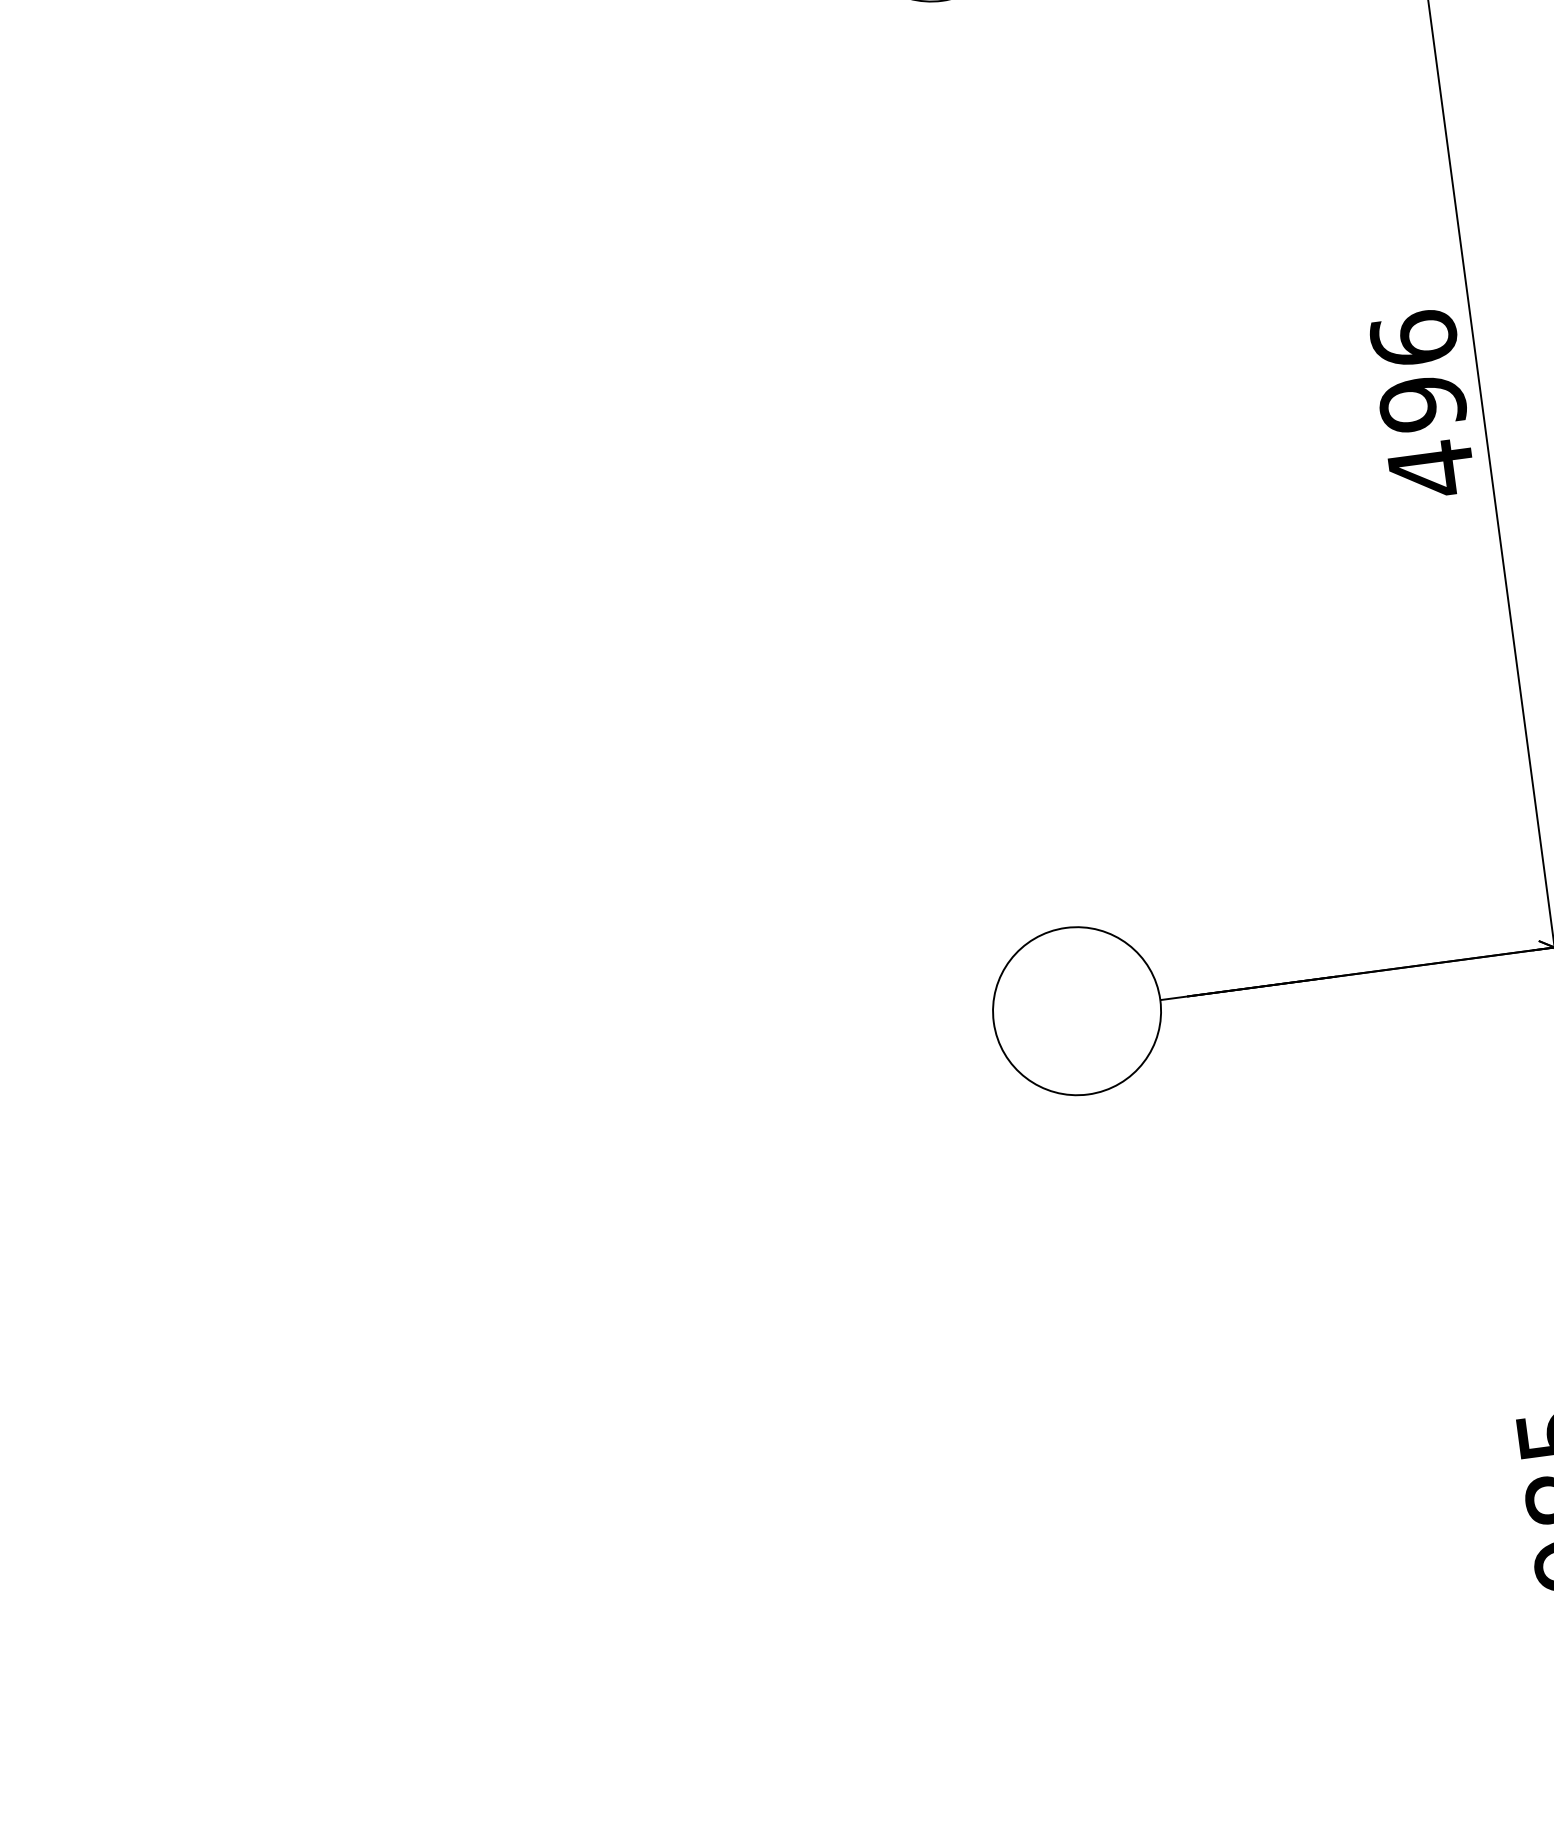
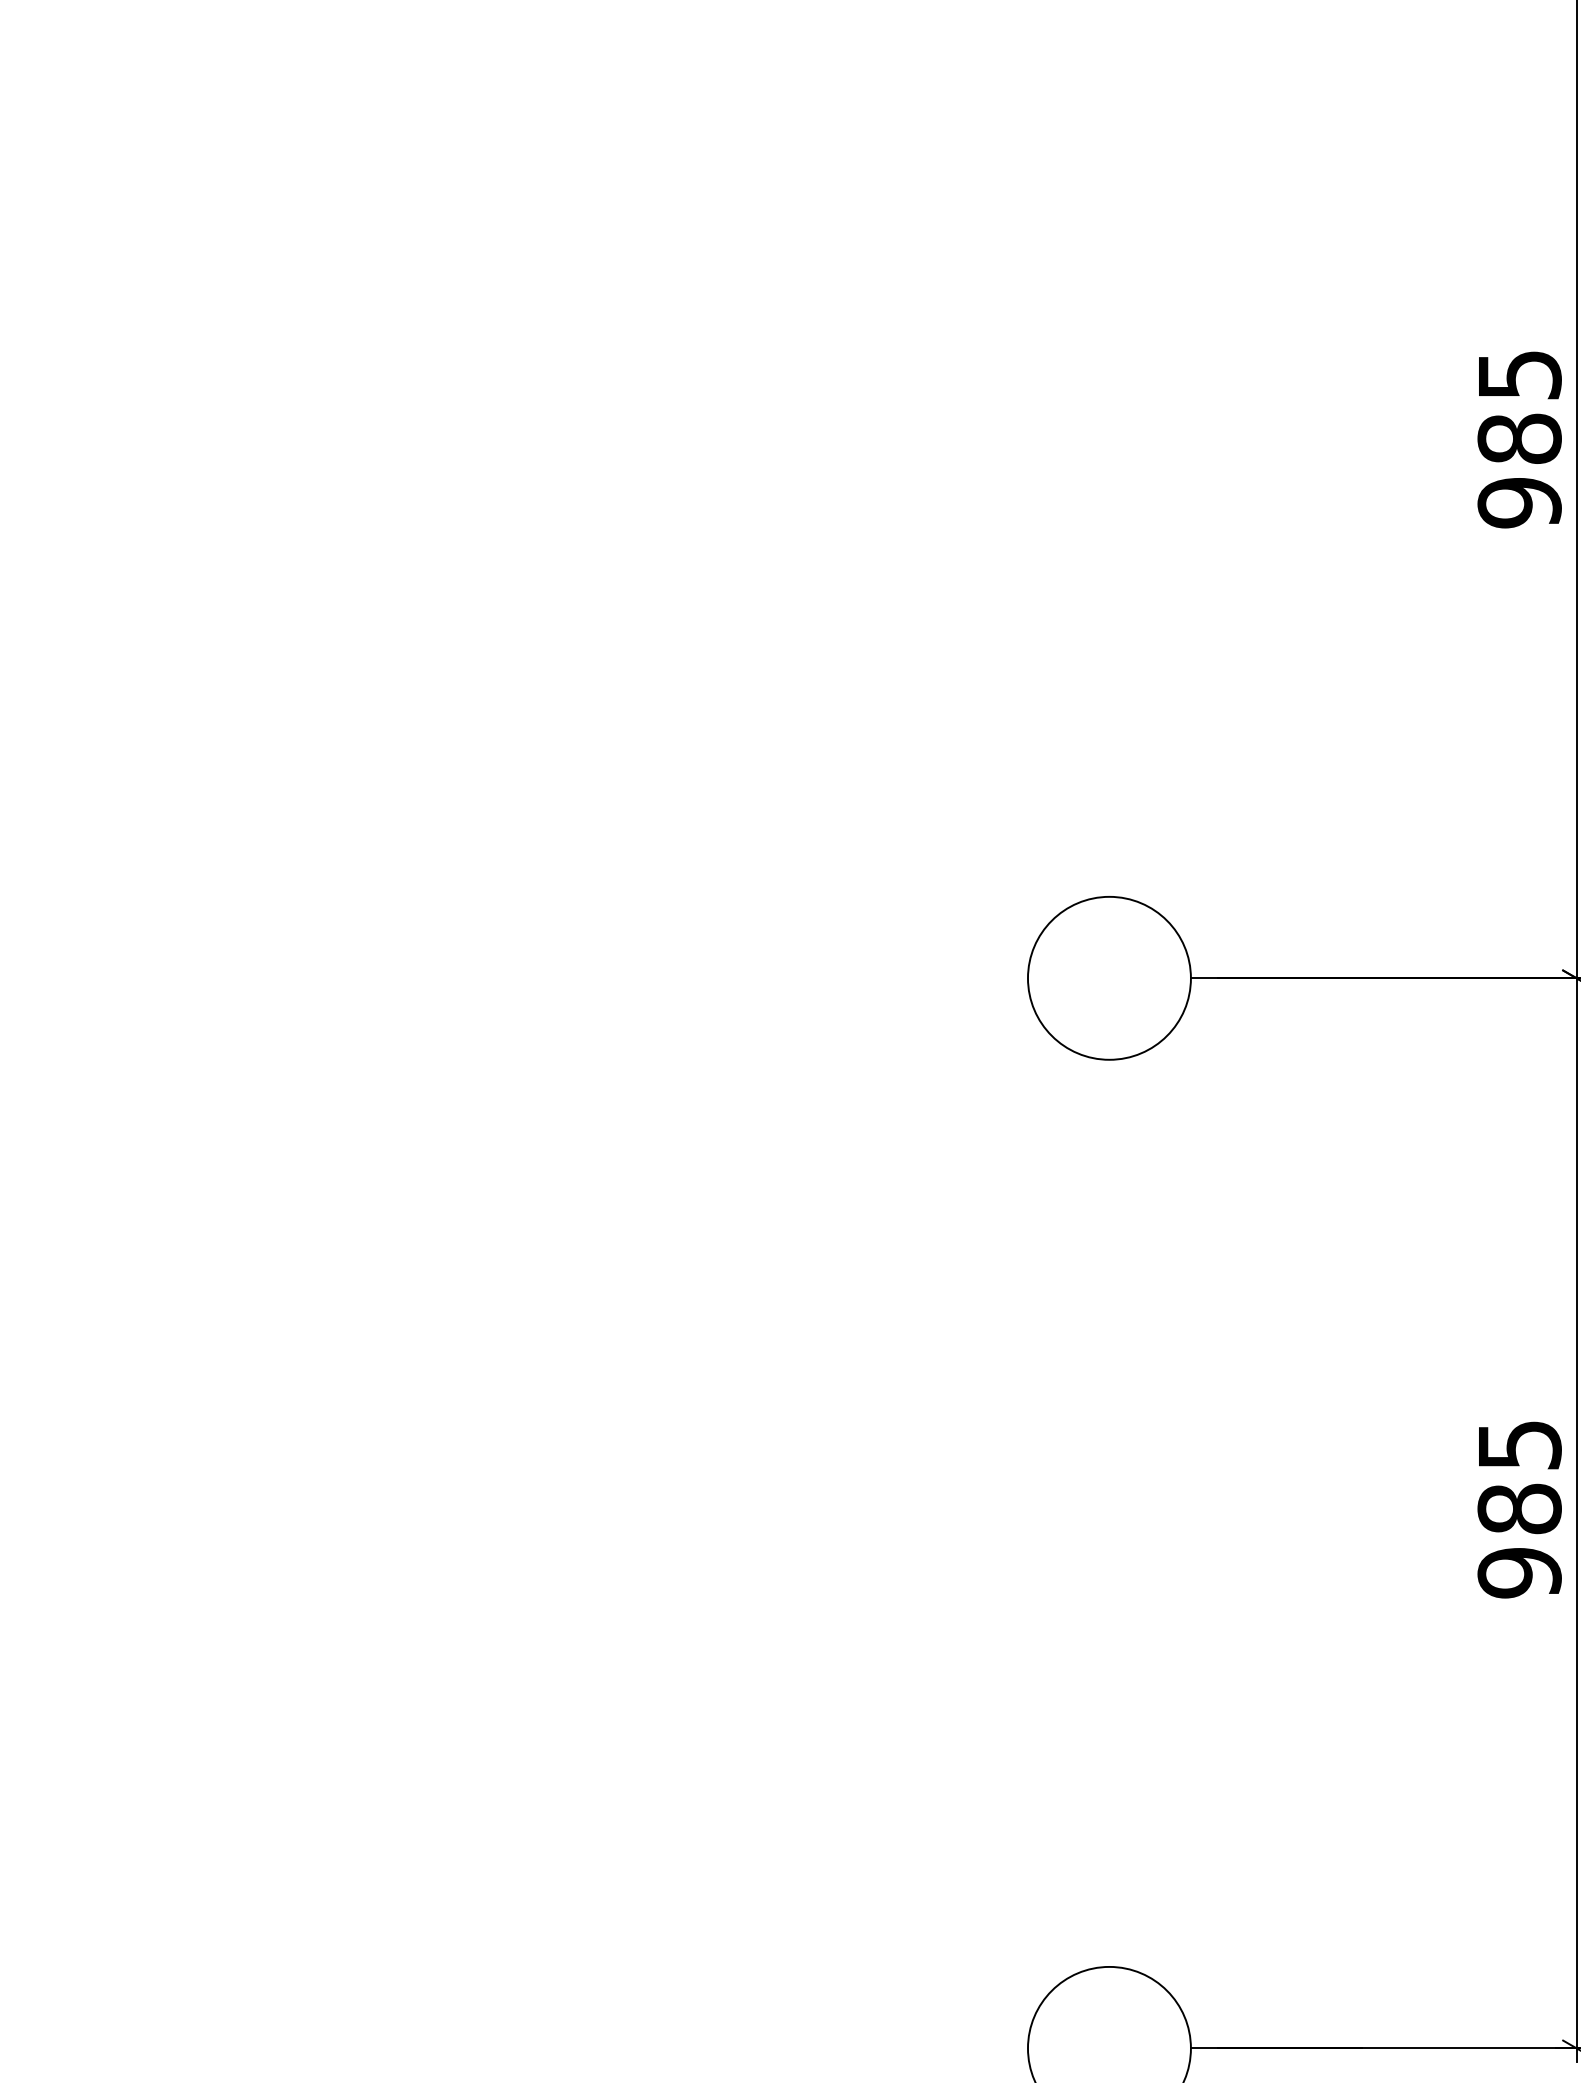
text: (1422, 404) -> (1519, 439), 496 -> 985

